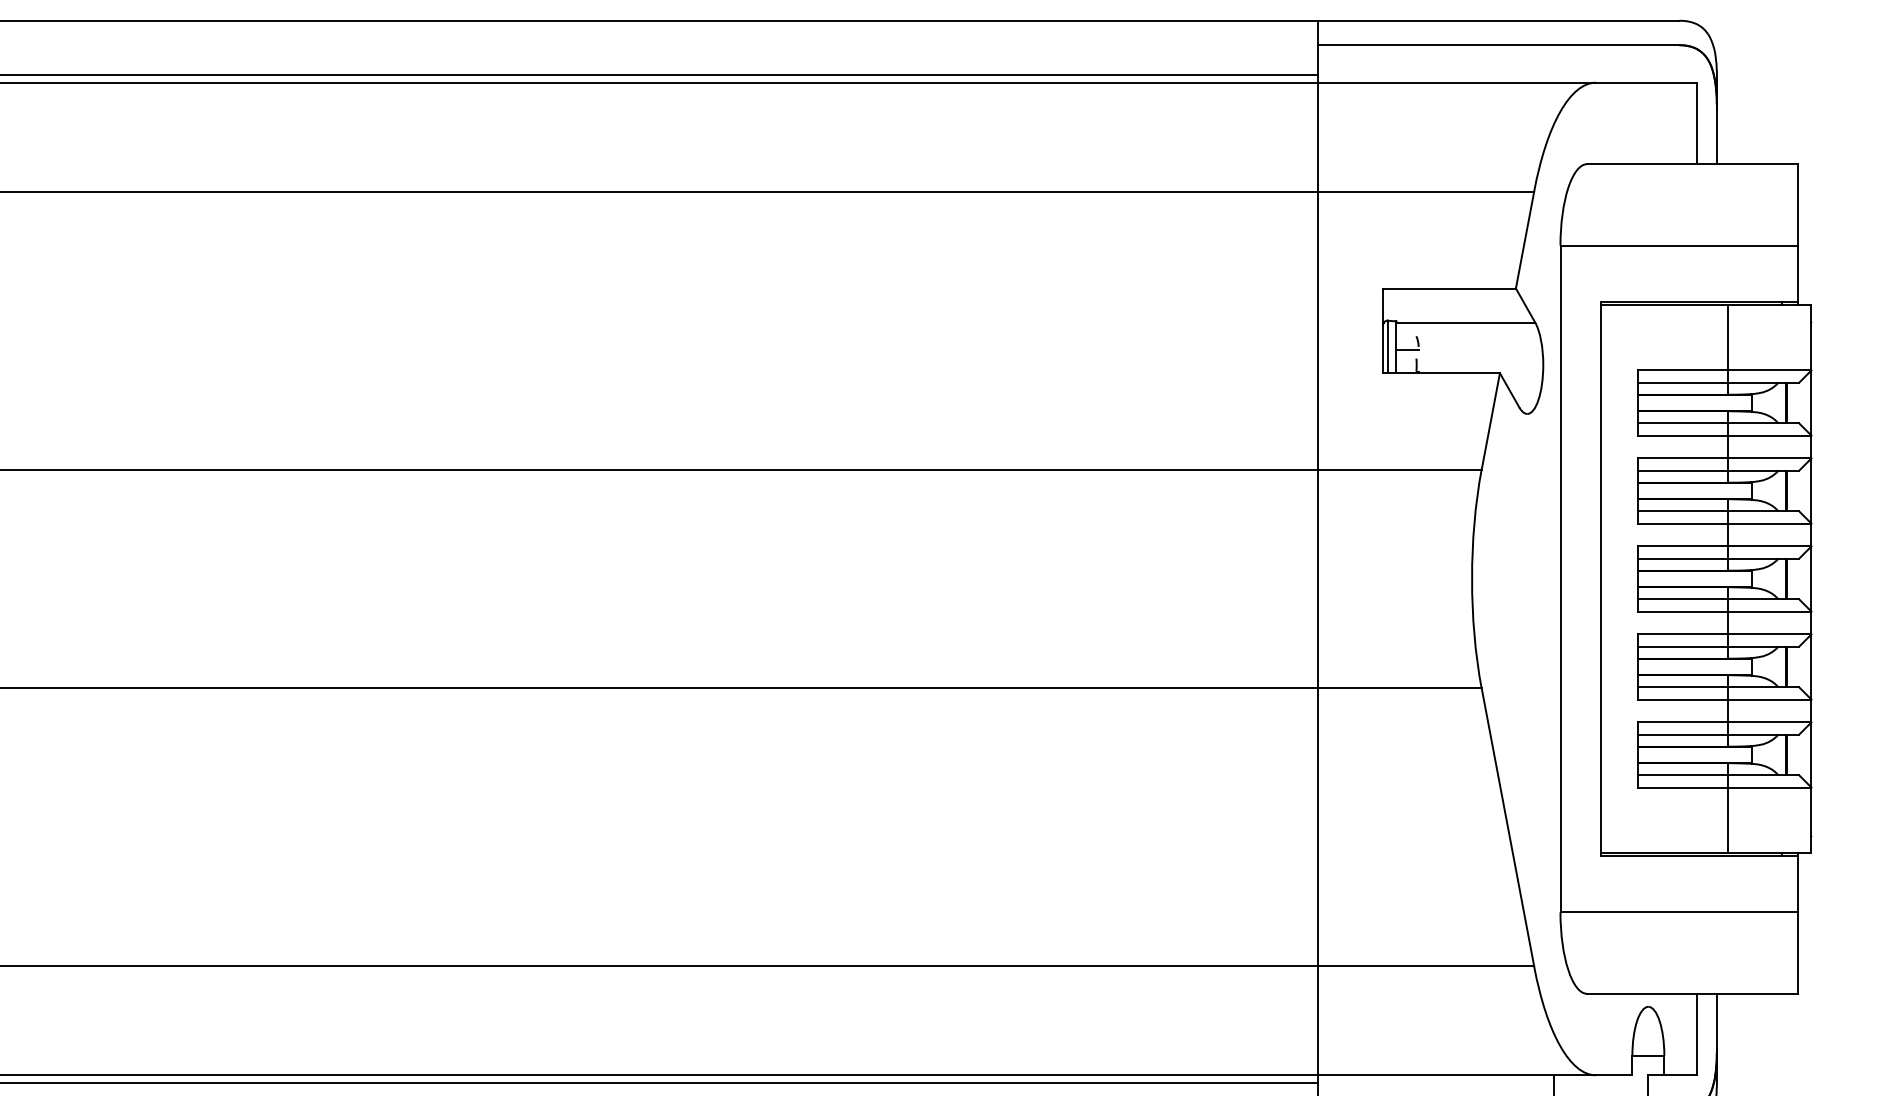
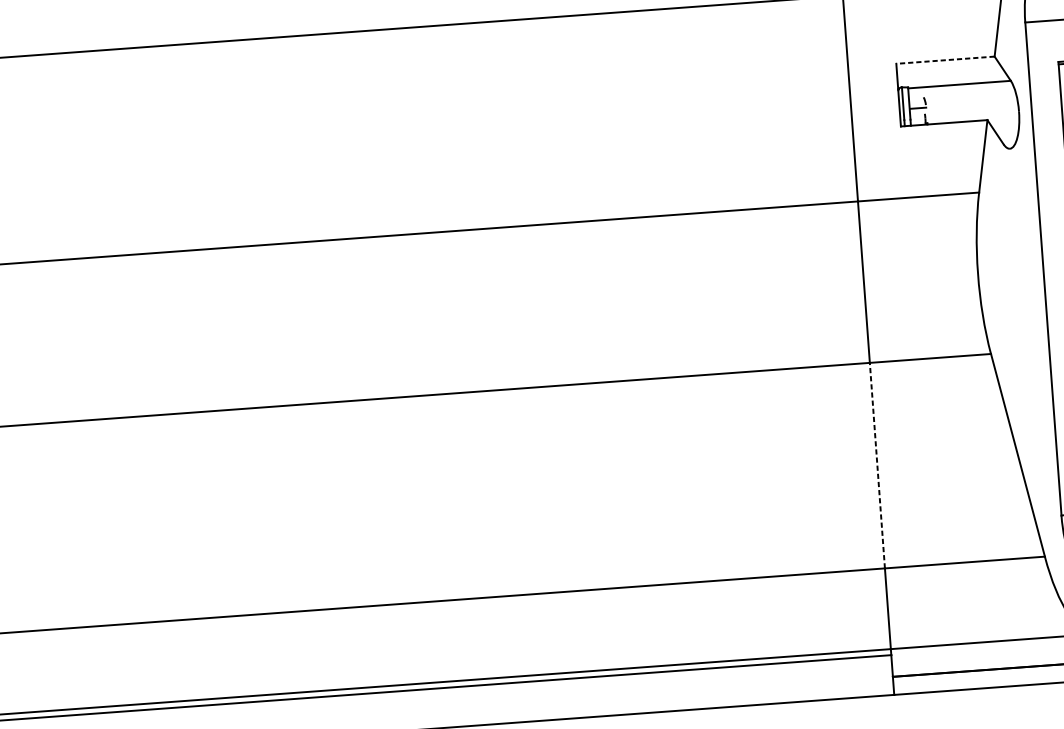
line: (1448, 288) -> (944, 60), solid -> dashed
line: (1317, 827) -> (877, 465), solid -> dashed

